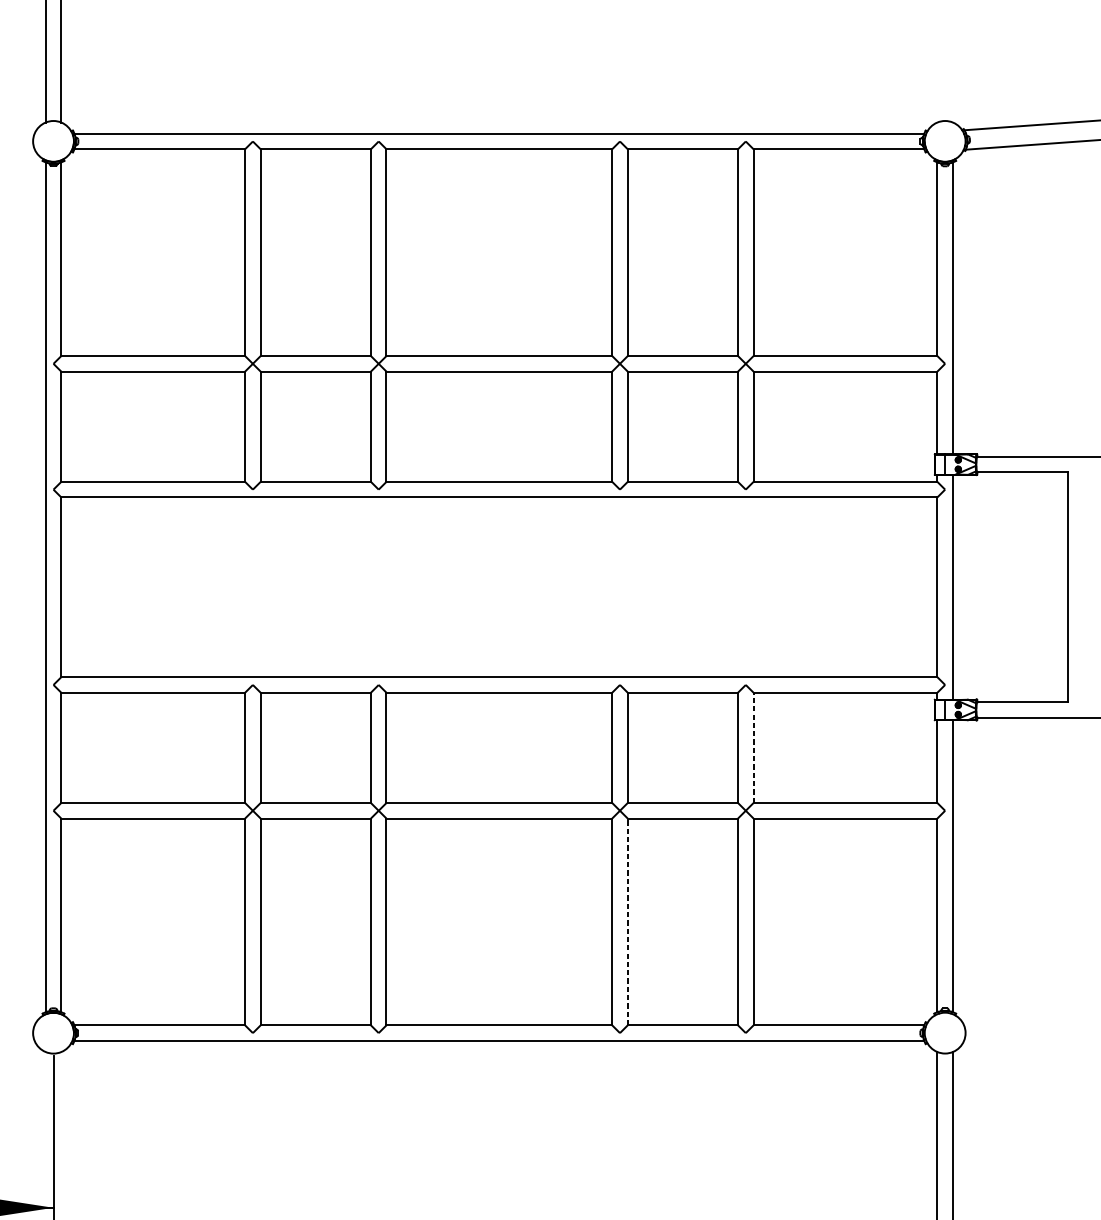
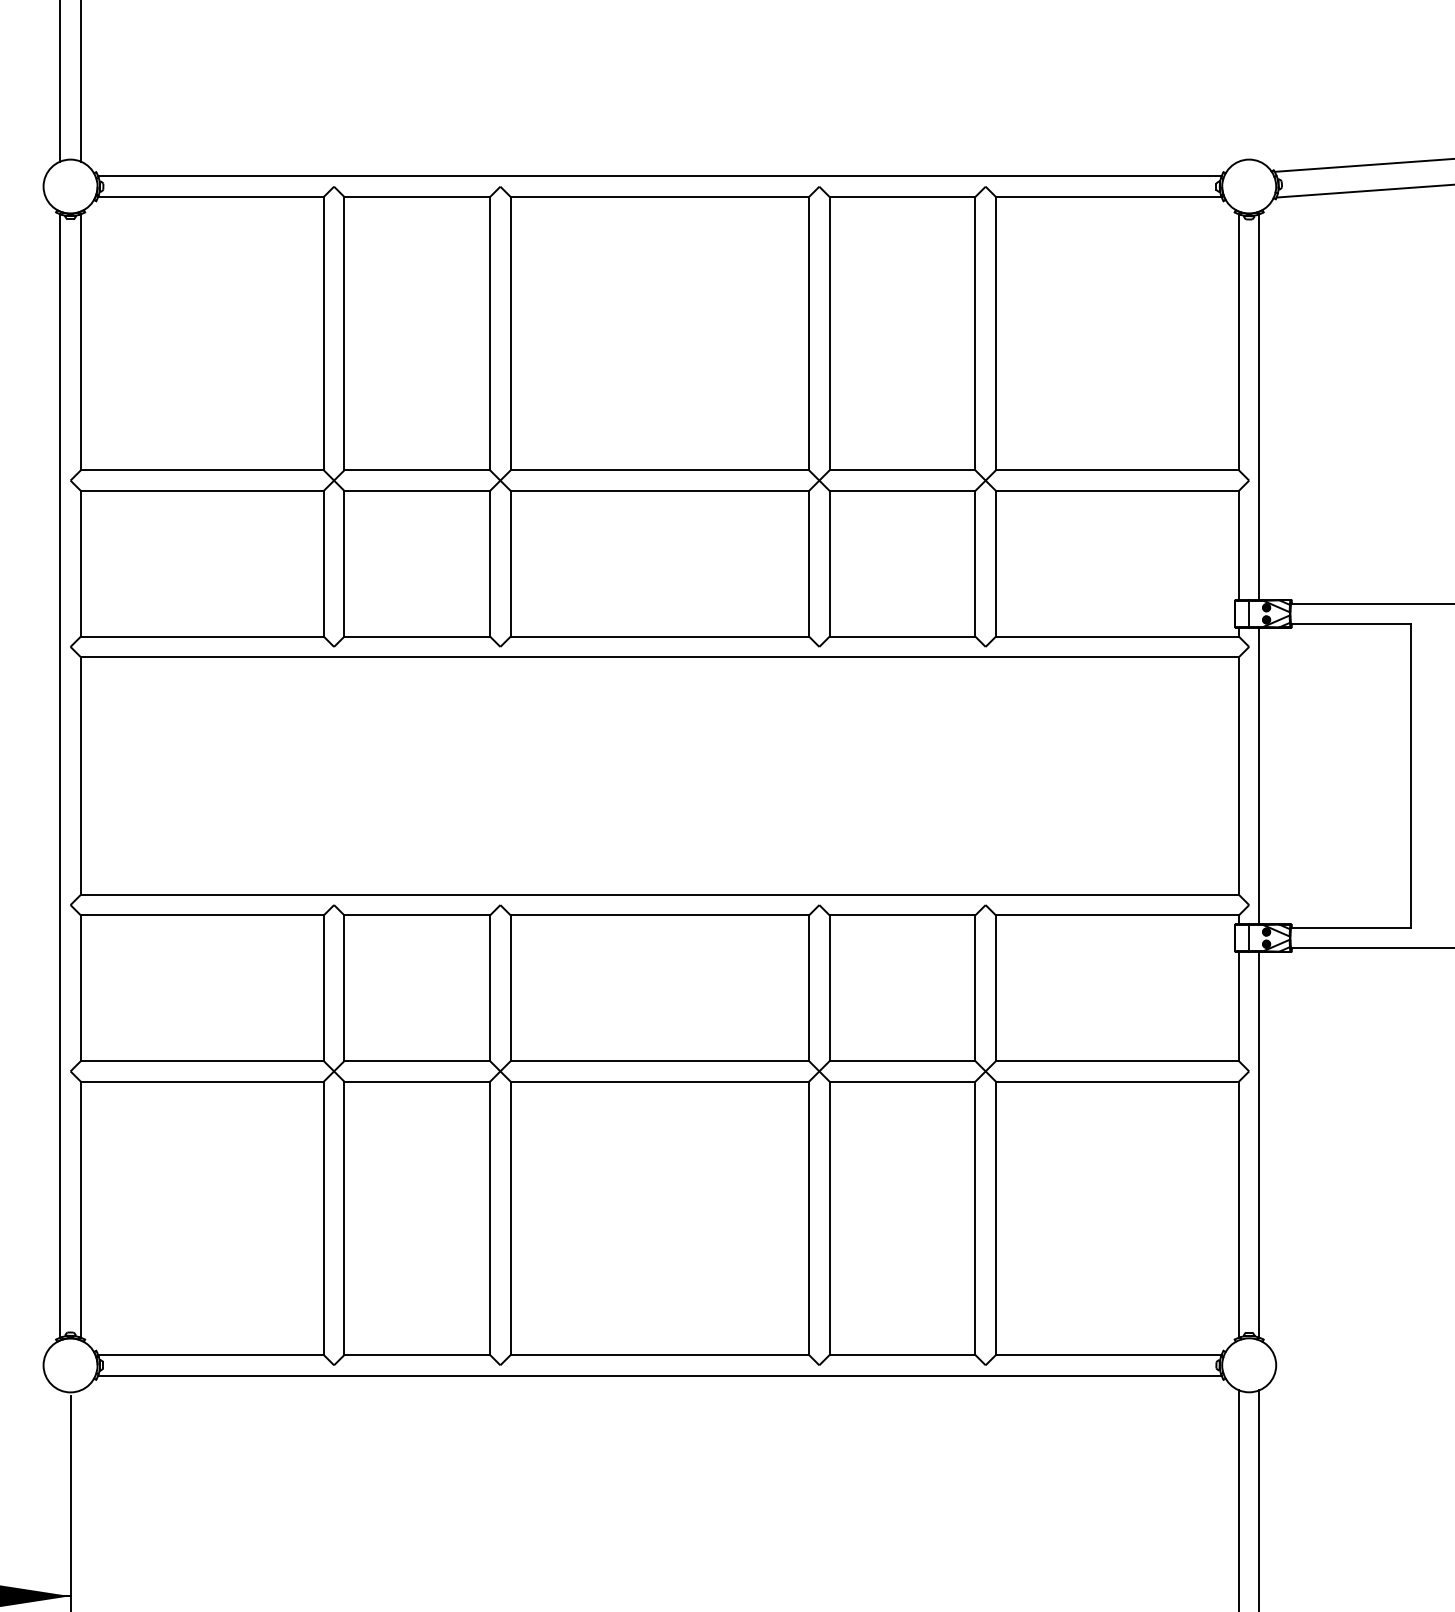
line: (753, 748) -> (995, 988), dashed -> solid
line: (627, 922) -> (829, 1218), dashed -> solid

